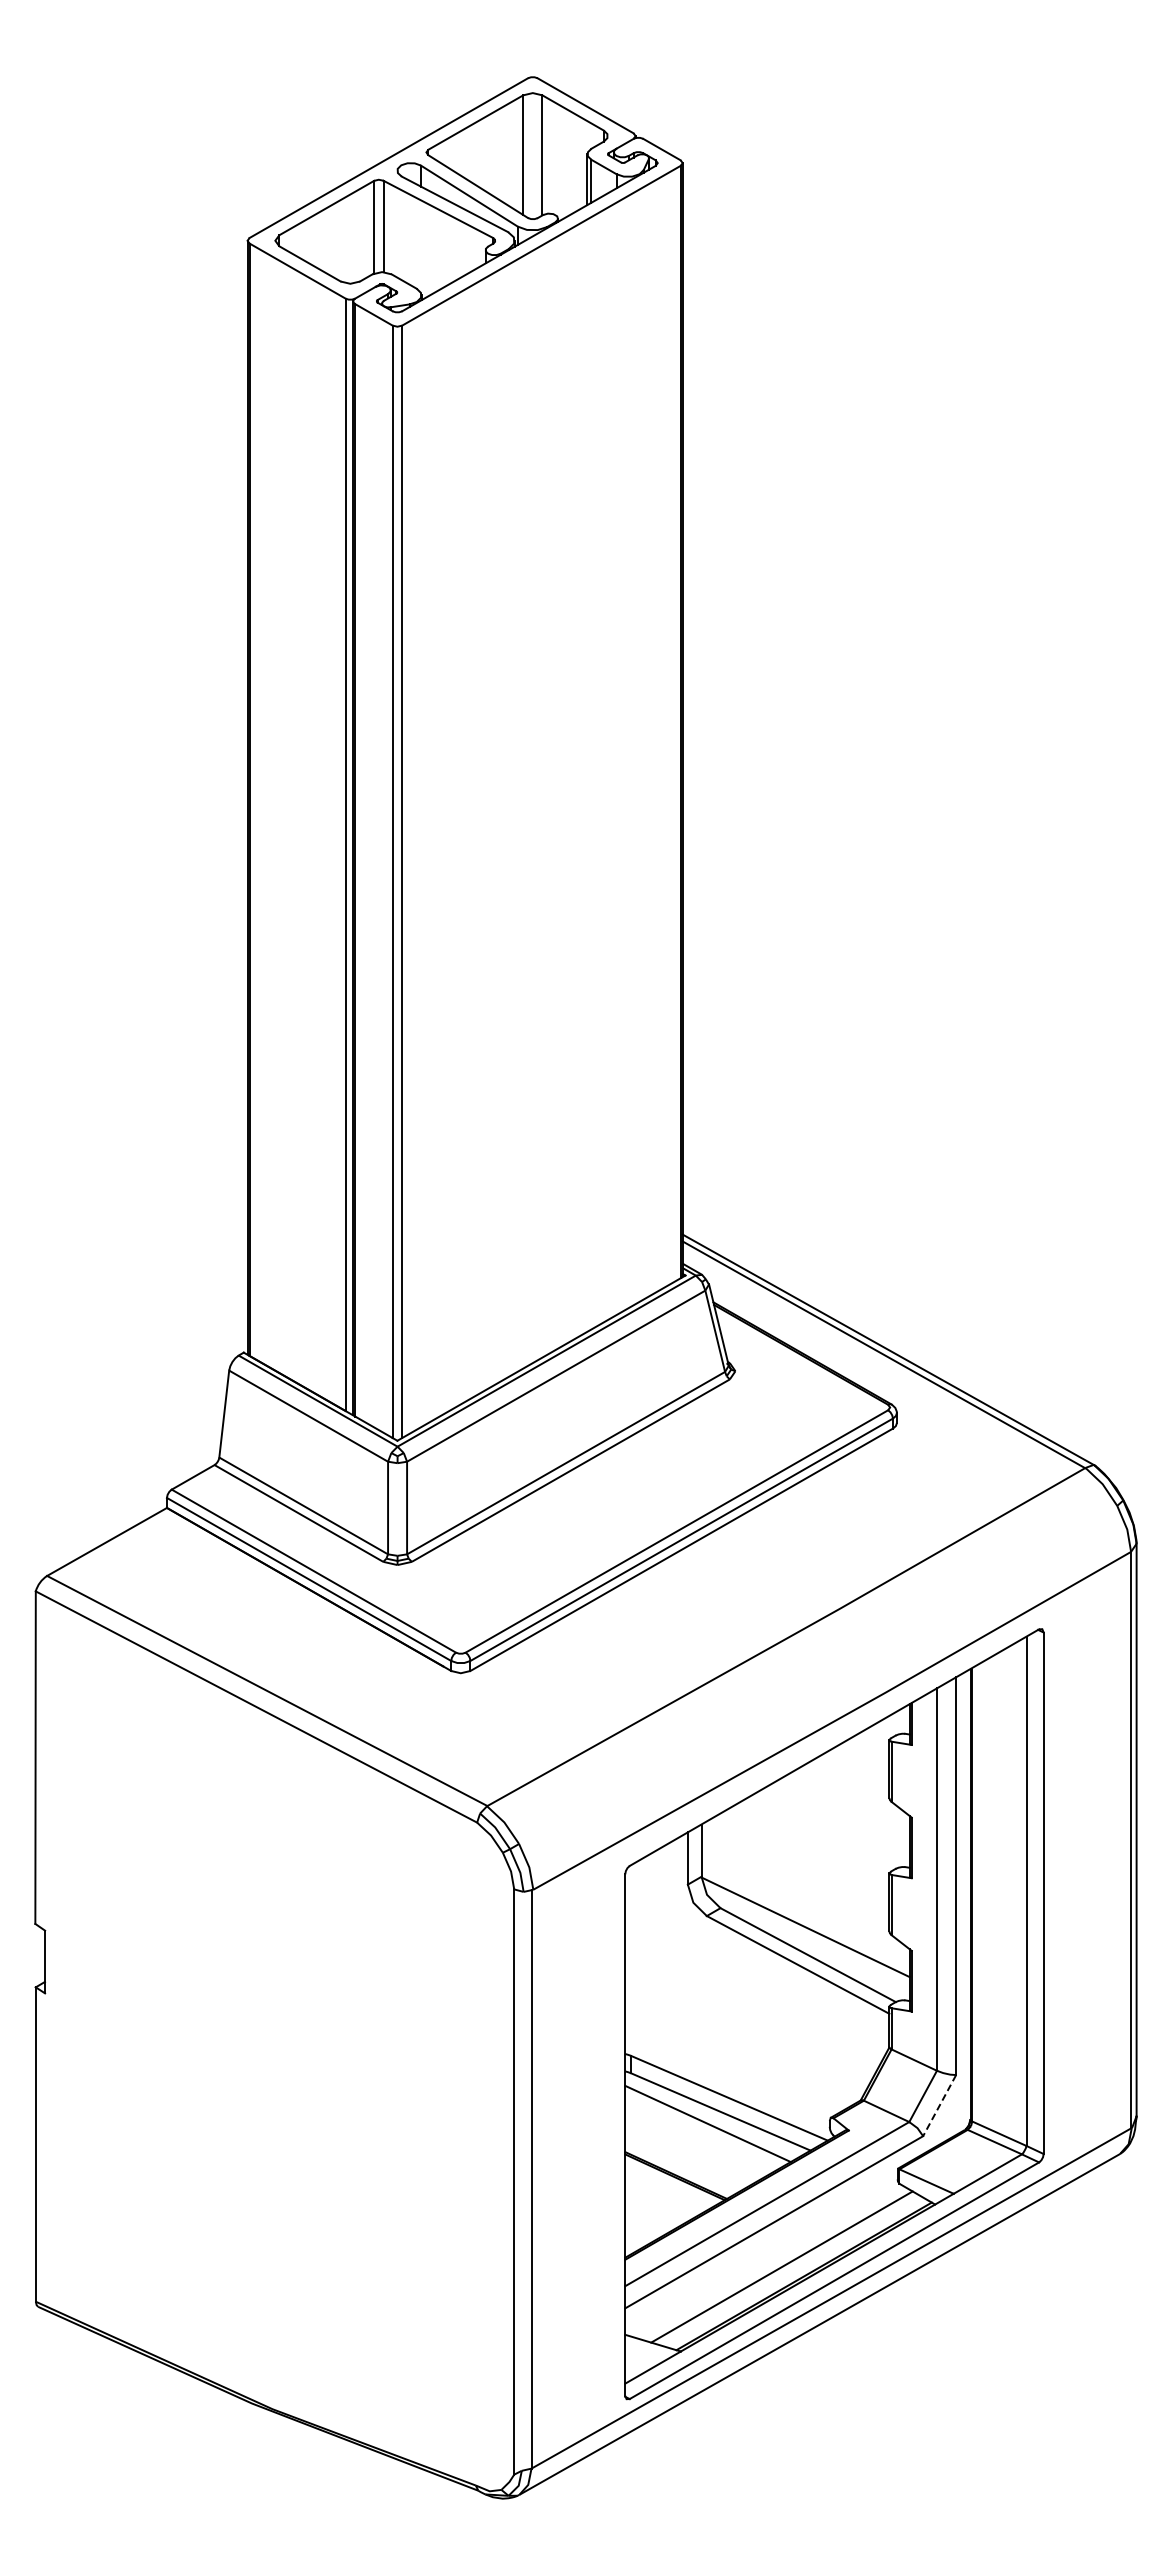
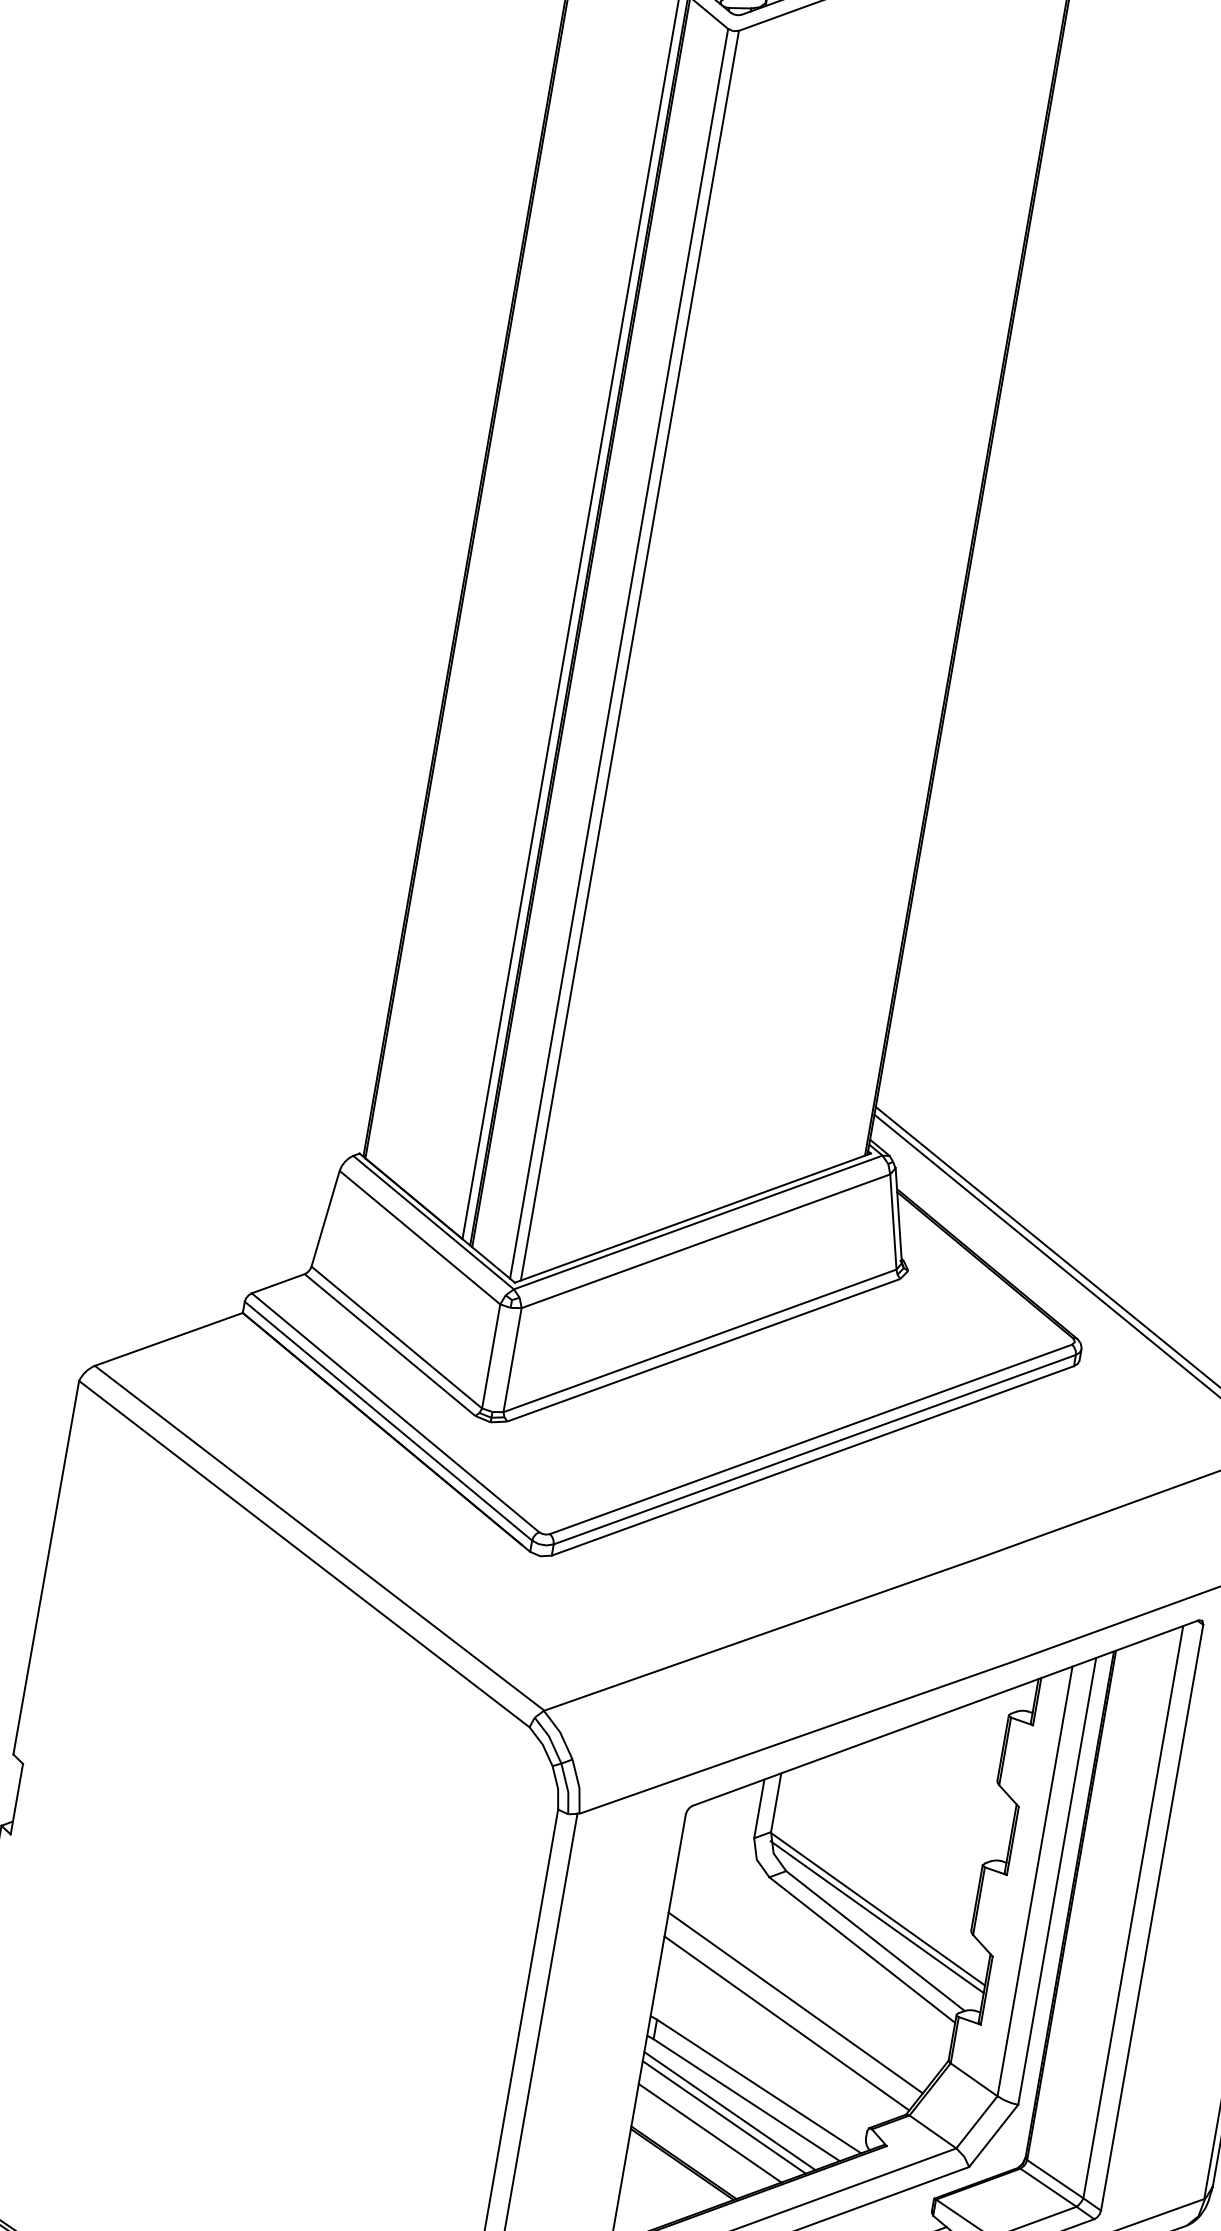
line: (805, 1933) -> (876, 1916), added
line: (748, 2020) -> (795, 2002), added
line: (743, 2039) -> (786, 2023), added
line: (939, 2105) -> (993, 2135), dashed -> solid
line: (704, 2129) -> (724, 2116), added
line: (694, 2145) -> (710, 2132), added

